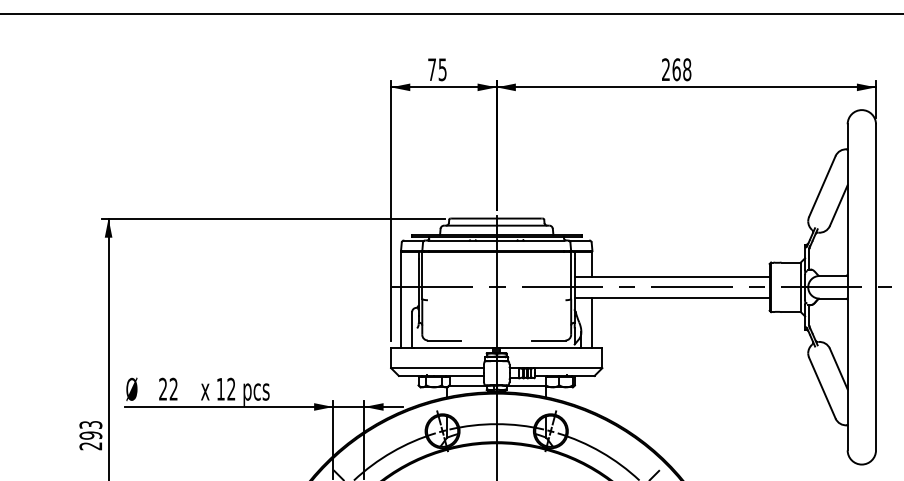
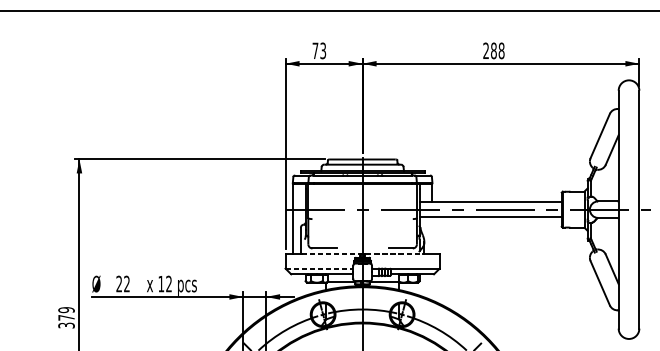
text: (442, 69) -> (323, 50), 75 -> 73
text: (676, 69) -> (493, 50), 268 -> 288
line: (592, 322) -> (432, 235), removed
line: (496, 347) -> (362, 253), solid -> dashed
line: (438, 368) -> (320, 268), solid -> dashed
text: (90, 435) -> (66, 317), 293 -> 379

